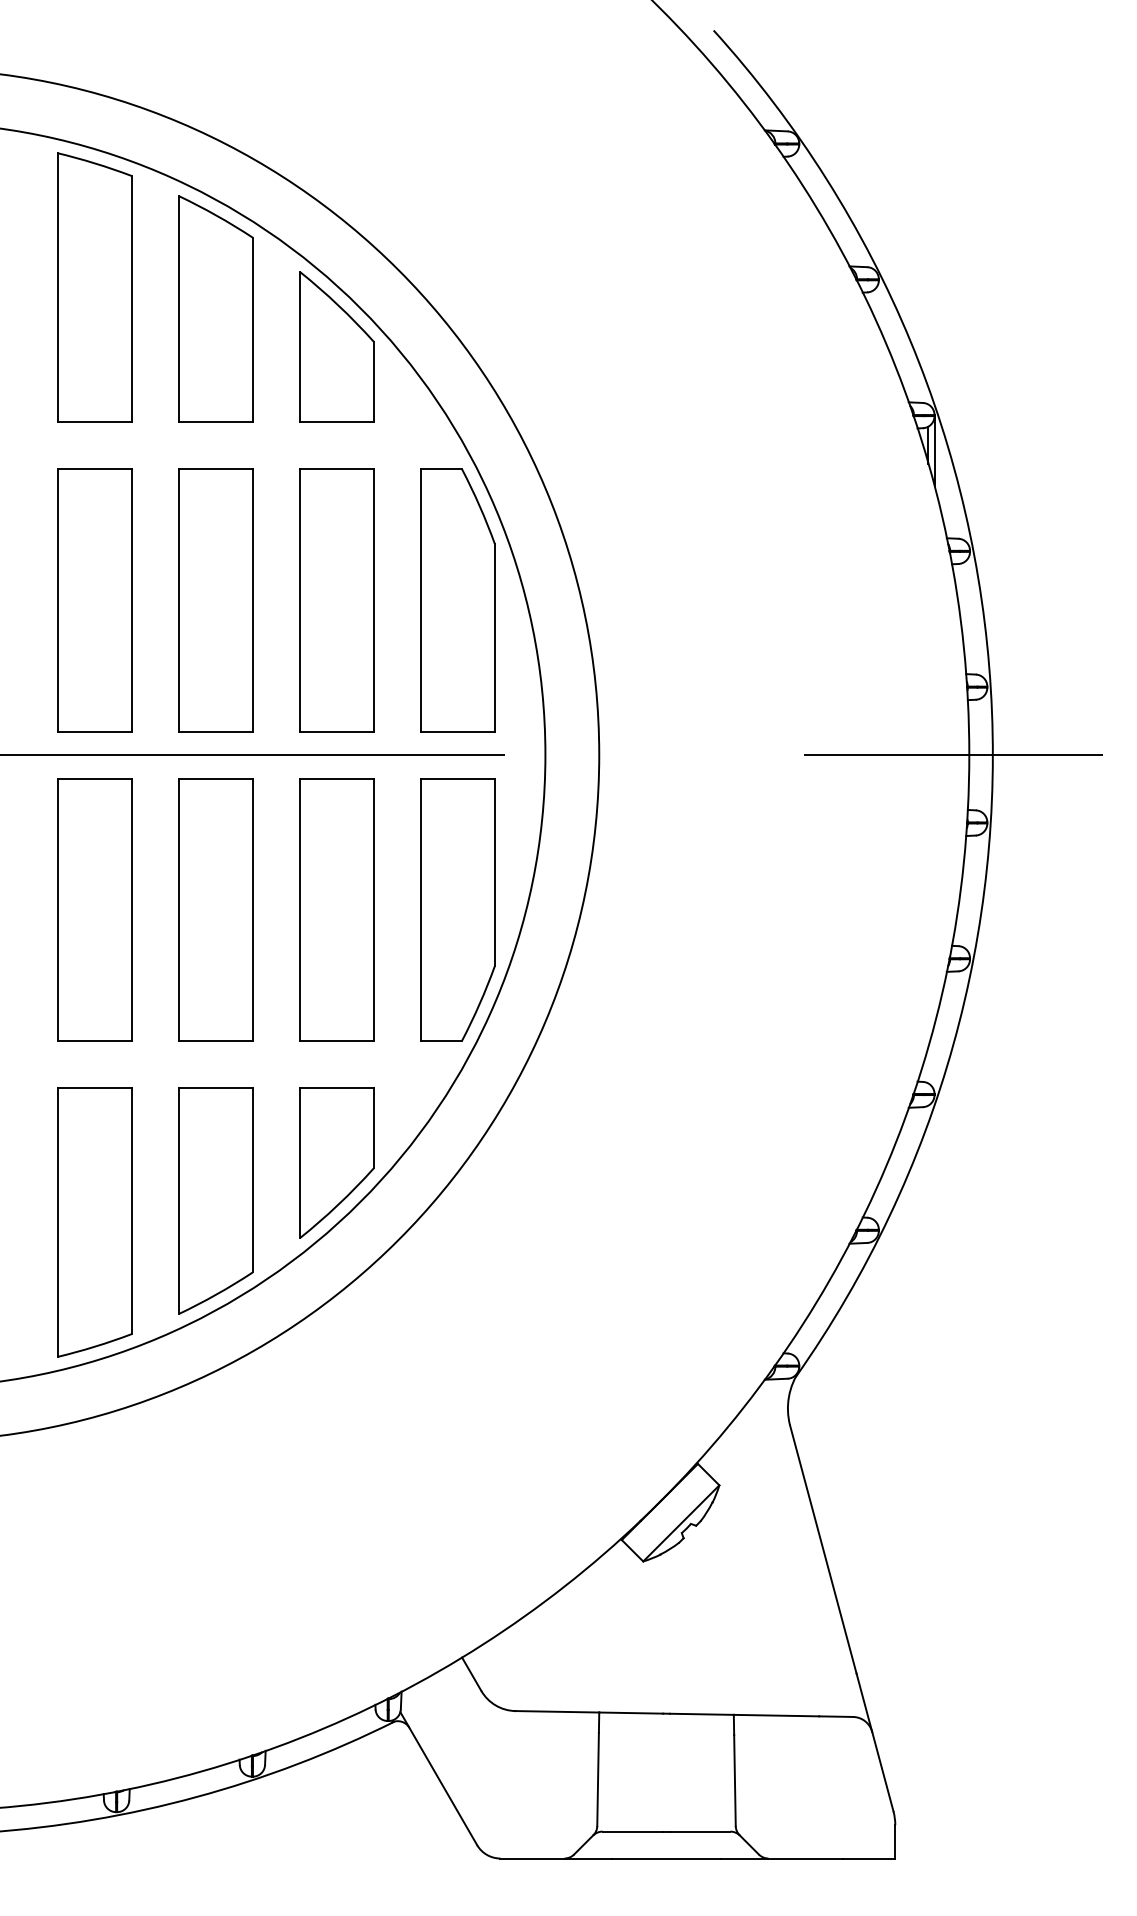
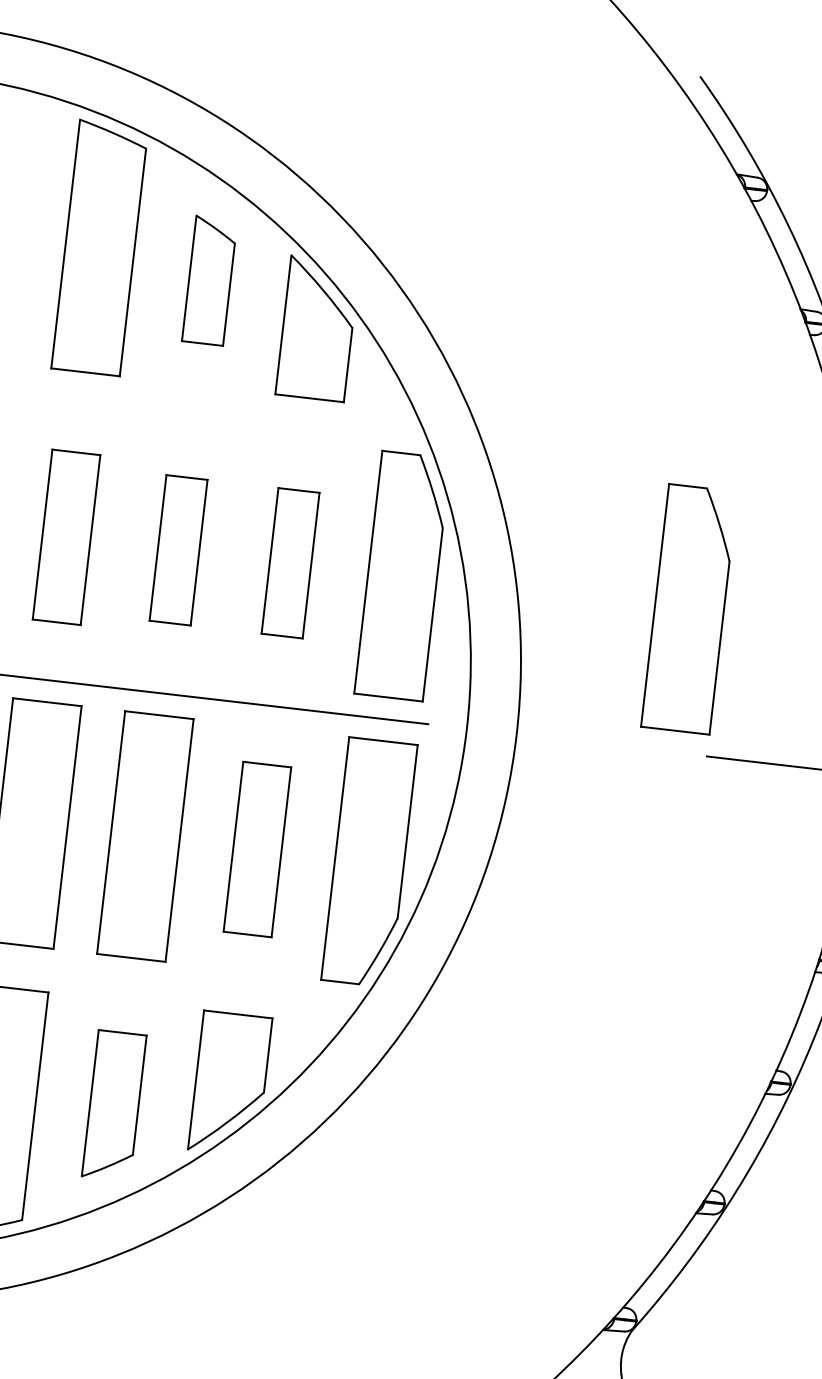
part: (215, 308) -> (209, 280), size x0.6
part: (94, 600) -> (66, 537), size x0.7
part: (215, 600) -> (178, 550), size x0.6
part: (336, 600) -> (290, 563), size x0.6
part: (767, 600) -> (688, 609), added
part: (336, 909) -> (257, 849), size x0.7
part: (215, 1200) -> (114, 1105), size x0.7

